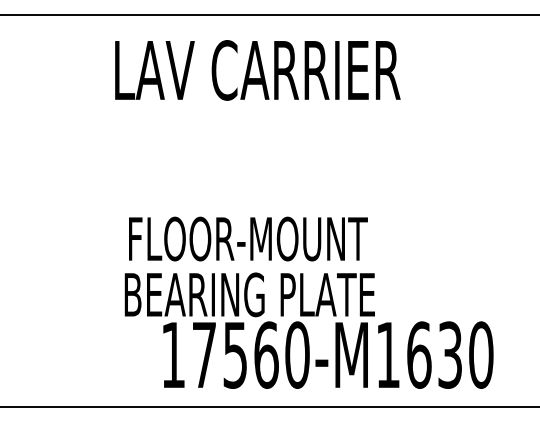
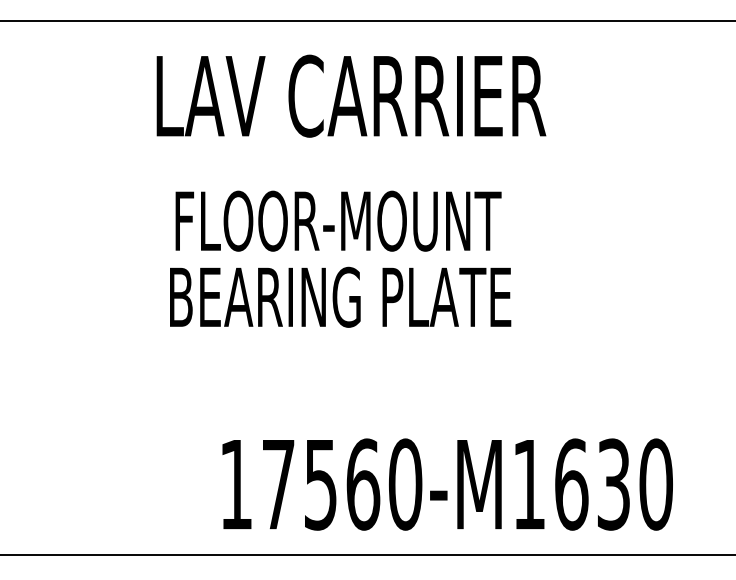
text: (249, 266) -> (340, 258), moved

